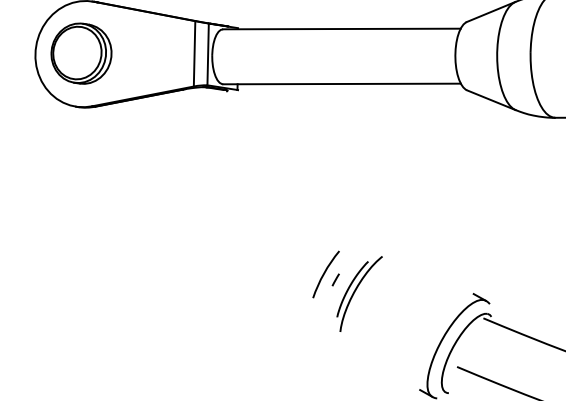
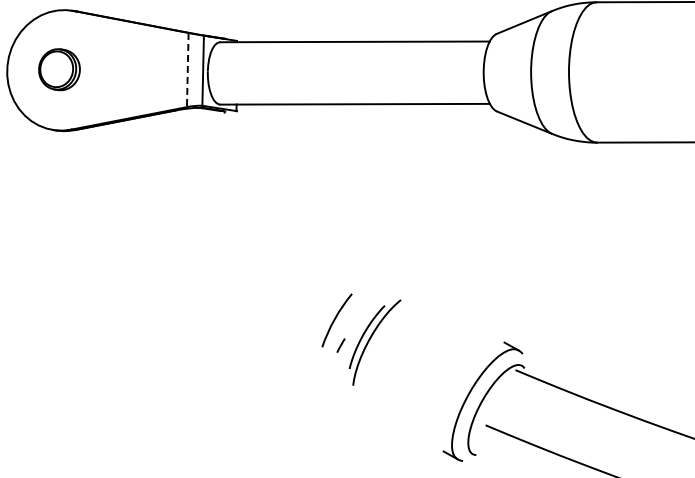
part: (81, 53) -> (59, 69), size x0.6
line: (194, 54) -> (187, 70), solid -> dashed
line: (335, 279) -> (340, 345), moved

